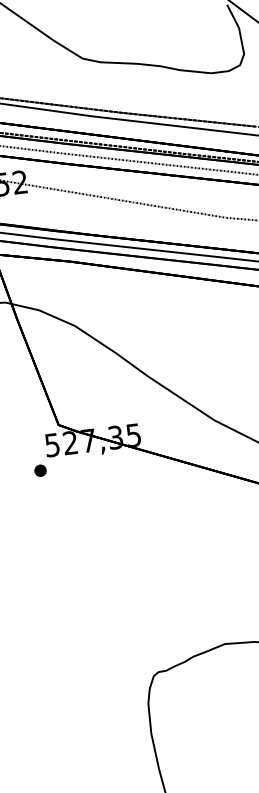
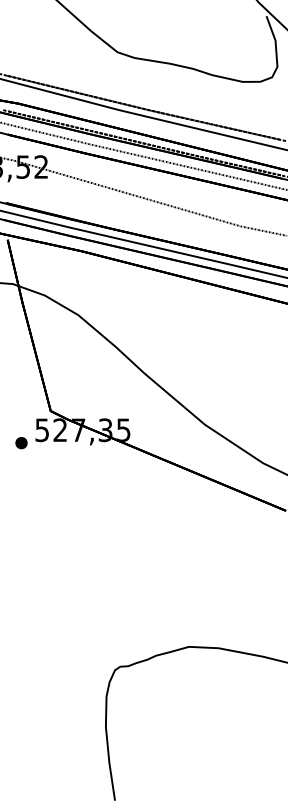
part: (40, 471) -> (21, 443), moved

